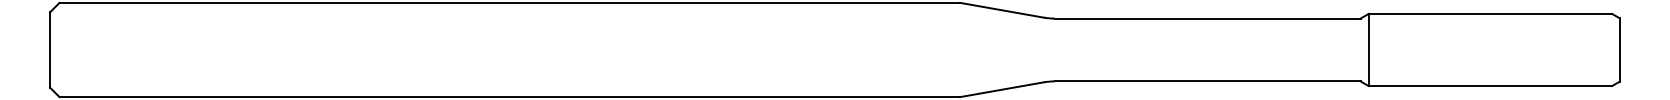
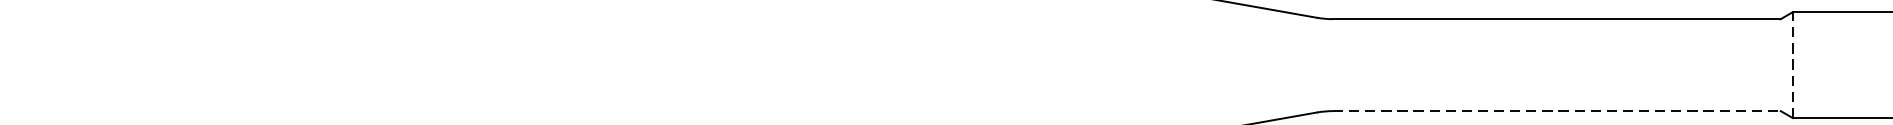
line: (1368, 49) -> (1792, 64), solid -> dashed
line: (1207, 81) -> (1556, 111), solid -> dashed

